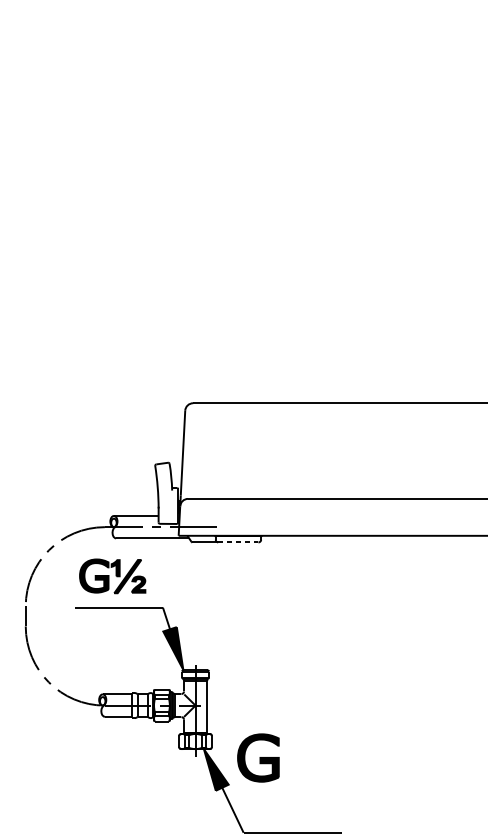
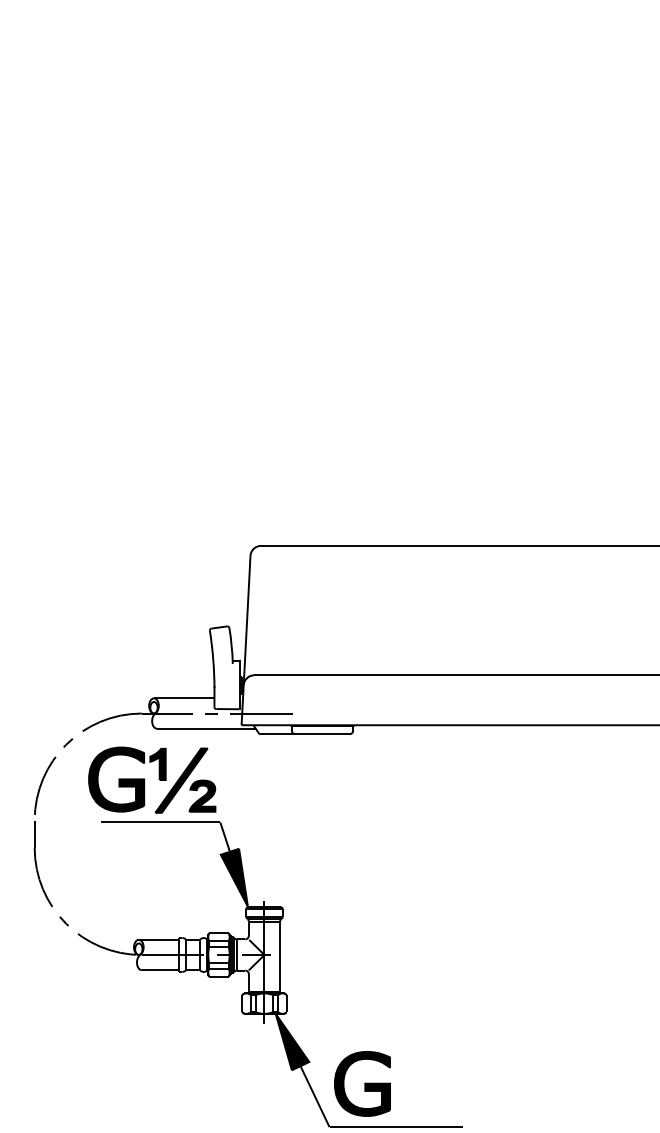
line: (238, 542) -> (322, 734), dashed -> solid
part: (112, 575) -> (152, 779), size x1.43
part: (258, 757) -> (362, 1083), moved

